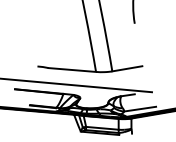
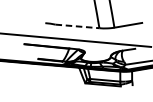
line: (72, 70) -> (77, 26), solid -> dashed

